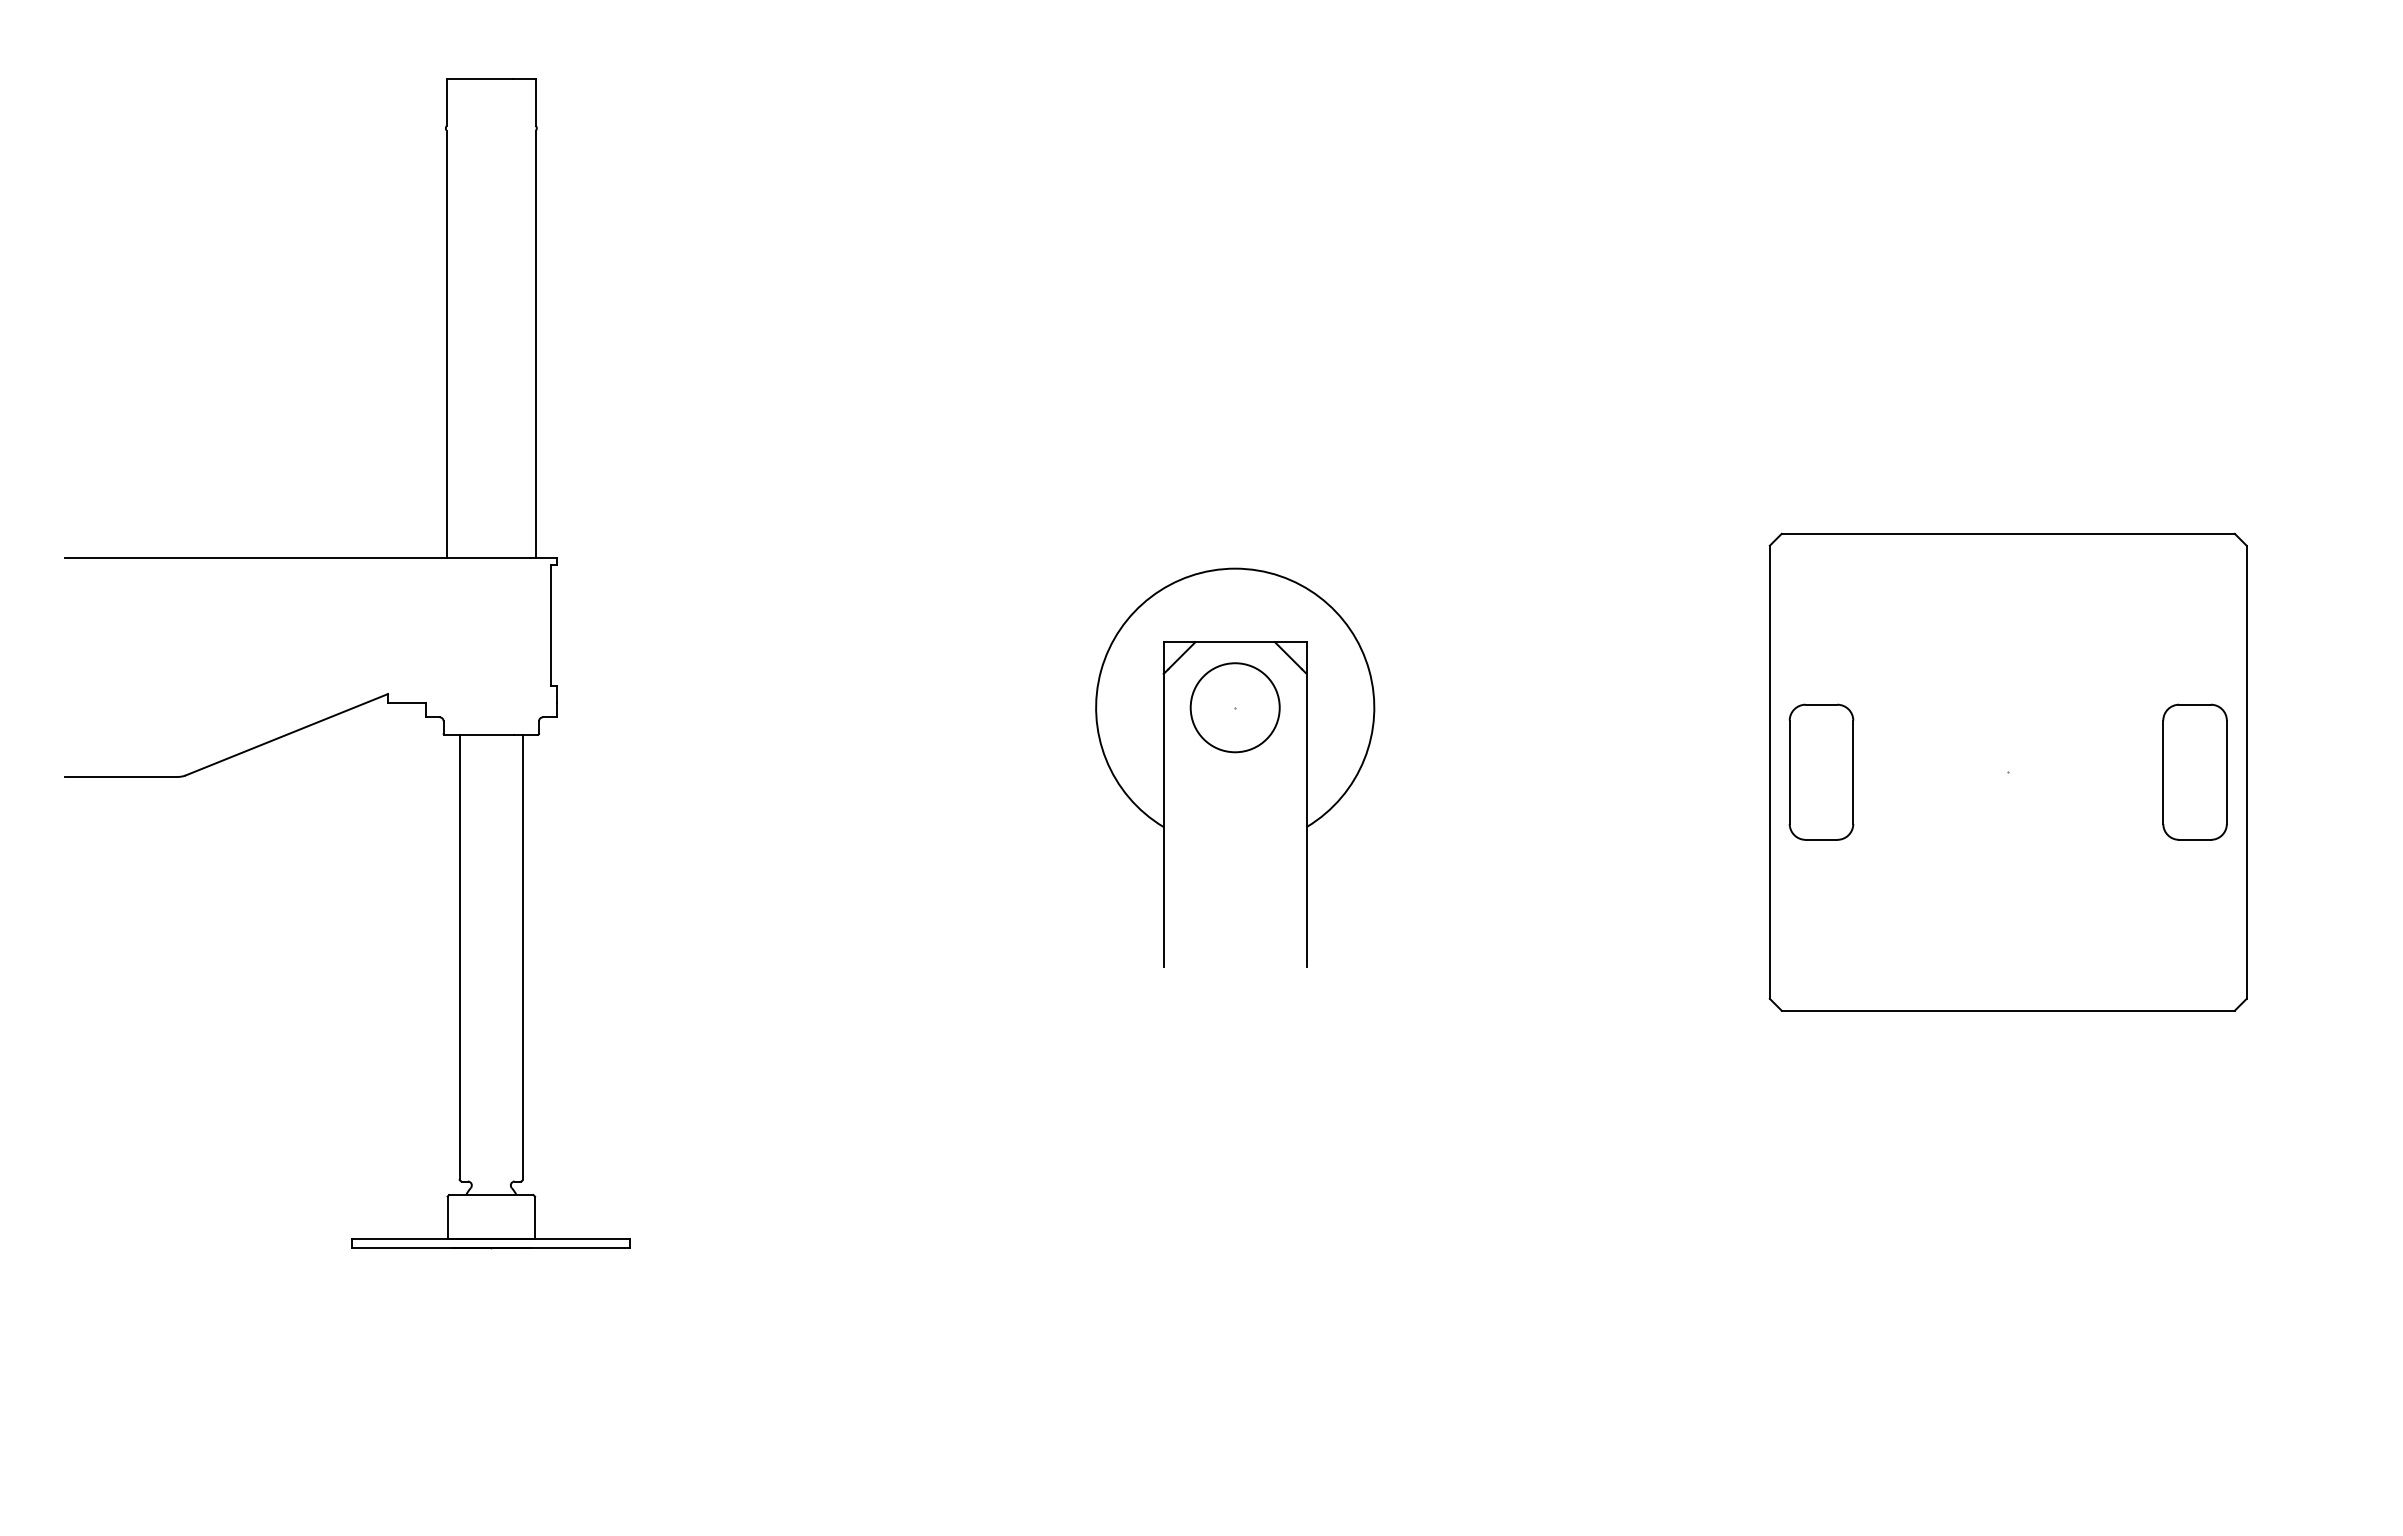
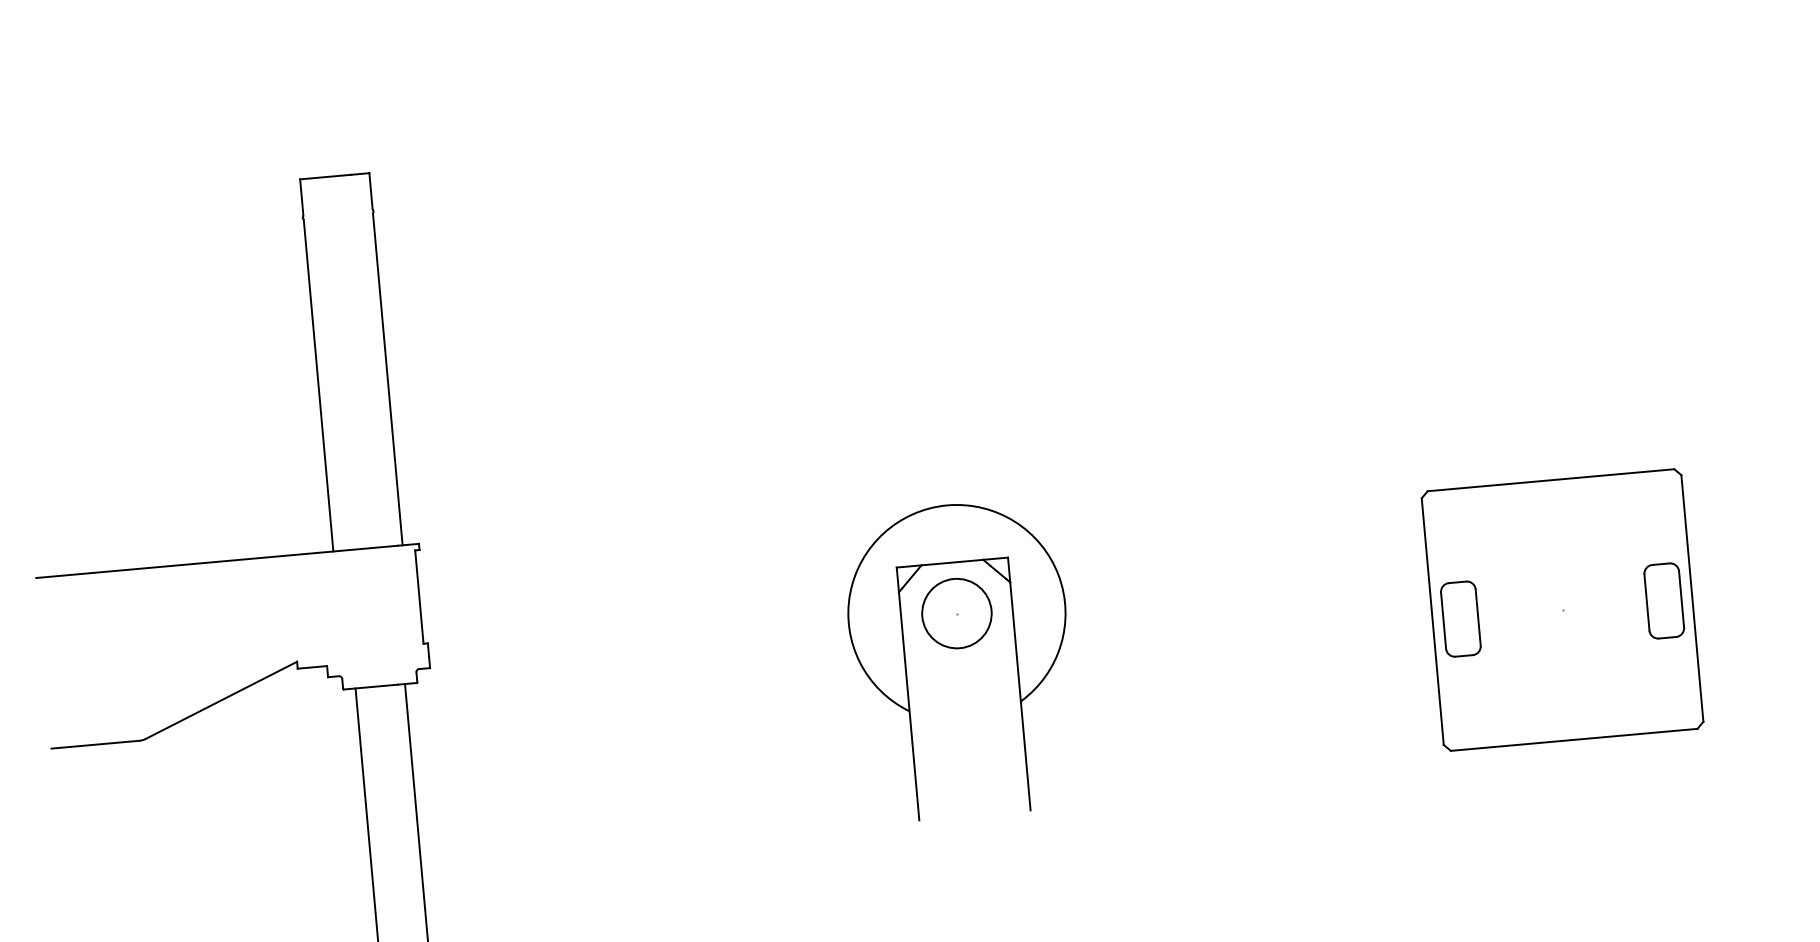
part: (2007, 771) -> (1561, 609), size x0.7

